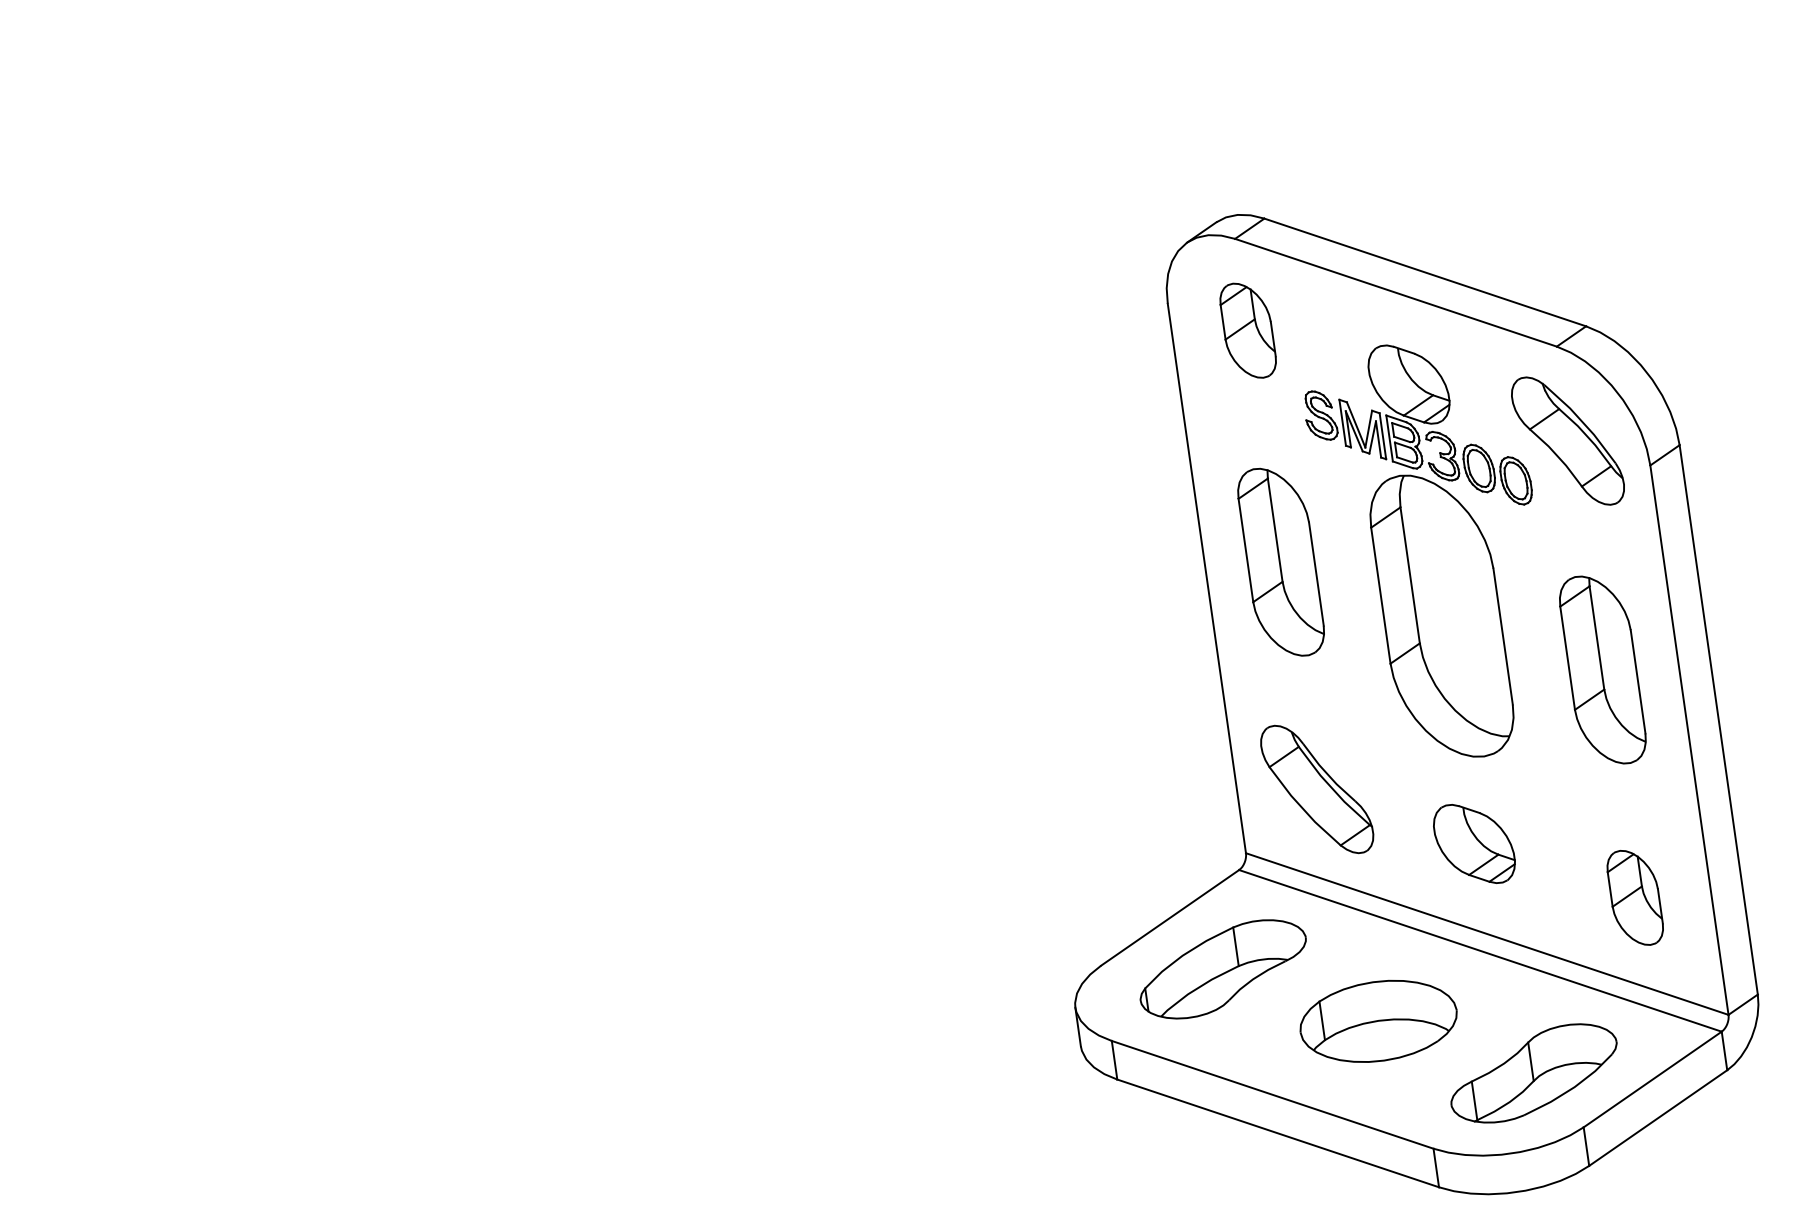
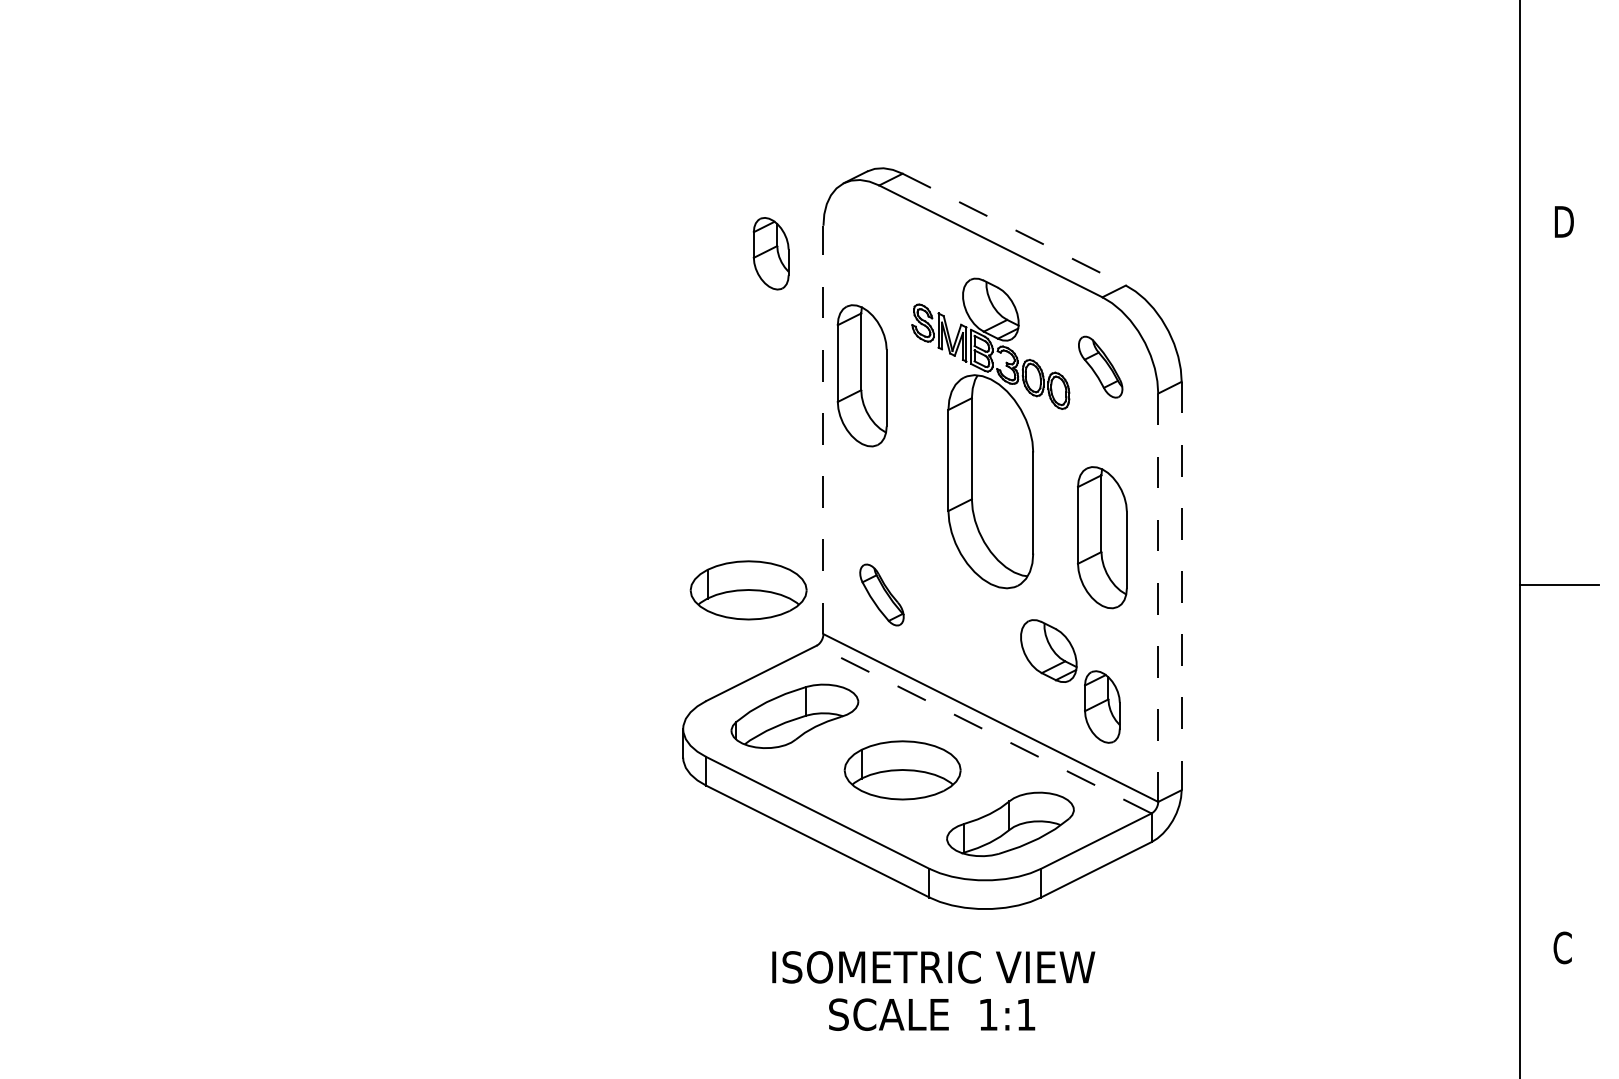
line: (1425, 272) -> (1014, 229), solid -> dashed
part: (1247, 330) -> (770, 253), moved
part: (1567, 440) -> (1100, 366), size x0.6
part: (1280, 561) -> (861, 375), moved
line: (1206, 577) -> (823, 429), solid -> dashed
line: (1718, 720) -> (1181, 586), solid -> dashed
line: (1689, 741) -> (1158, 598), solid -> dashed
part: (1316, 788) -> (881, 594), size x0.6
part: (1136, 808) -> (748, 590), added
part: (1473, 843) -> (1048, 650), moved
line: (1479, 950) -> (983, 729), solid -> dashed

